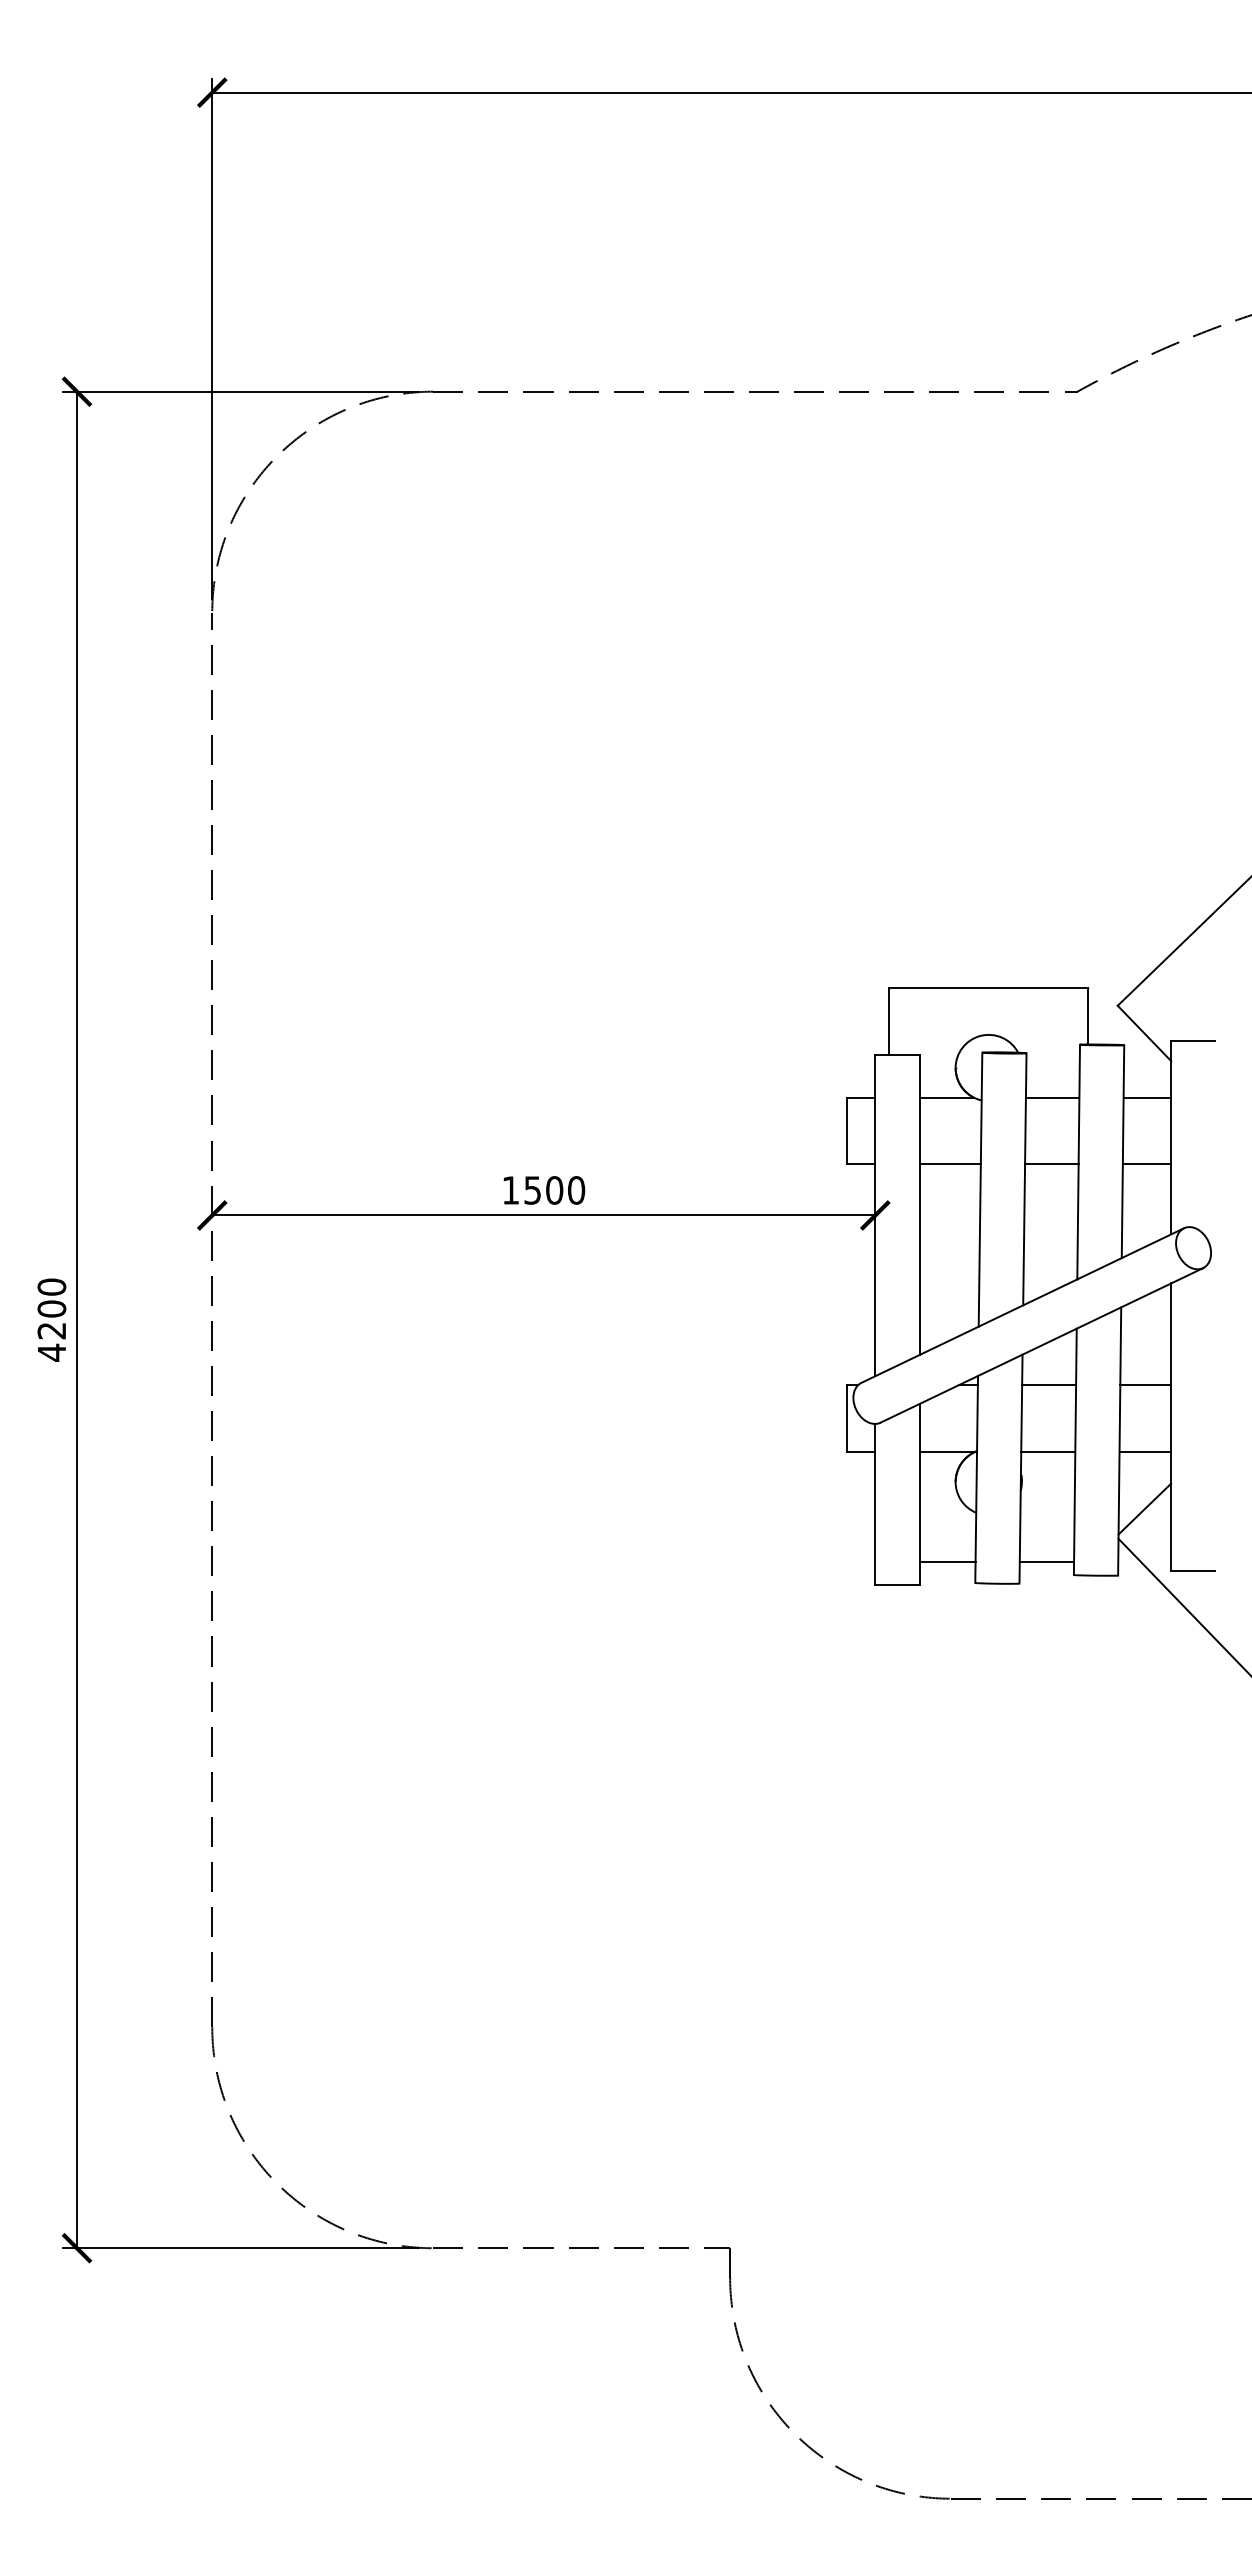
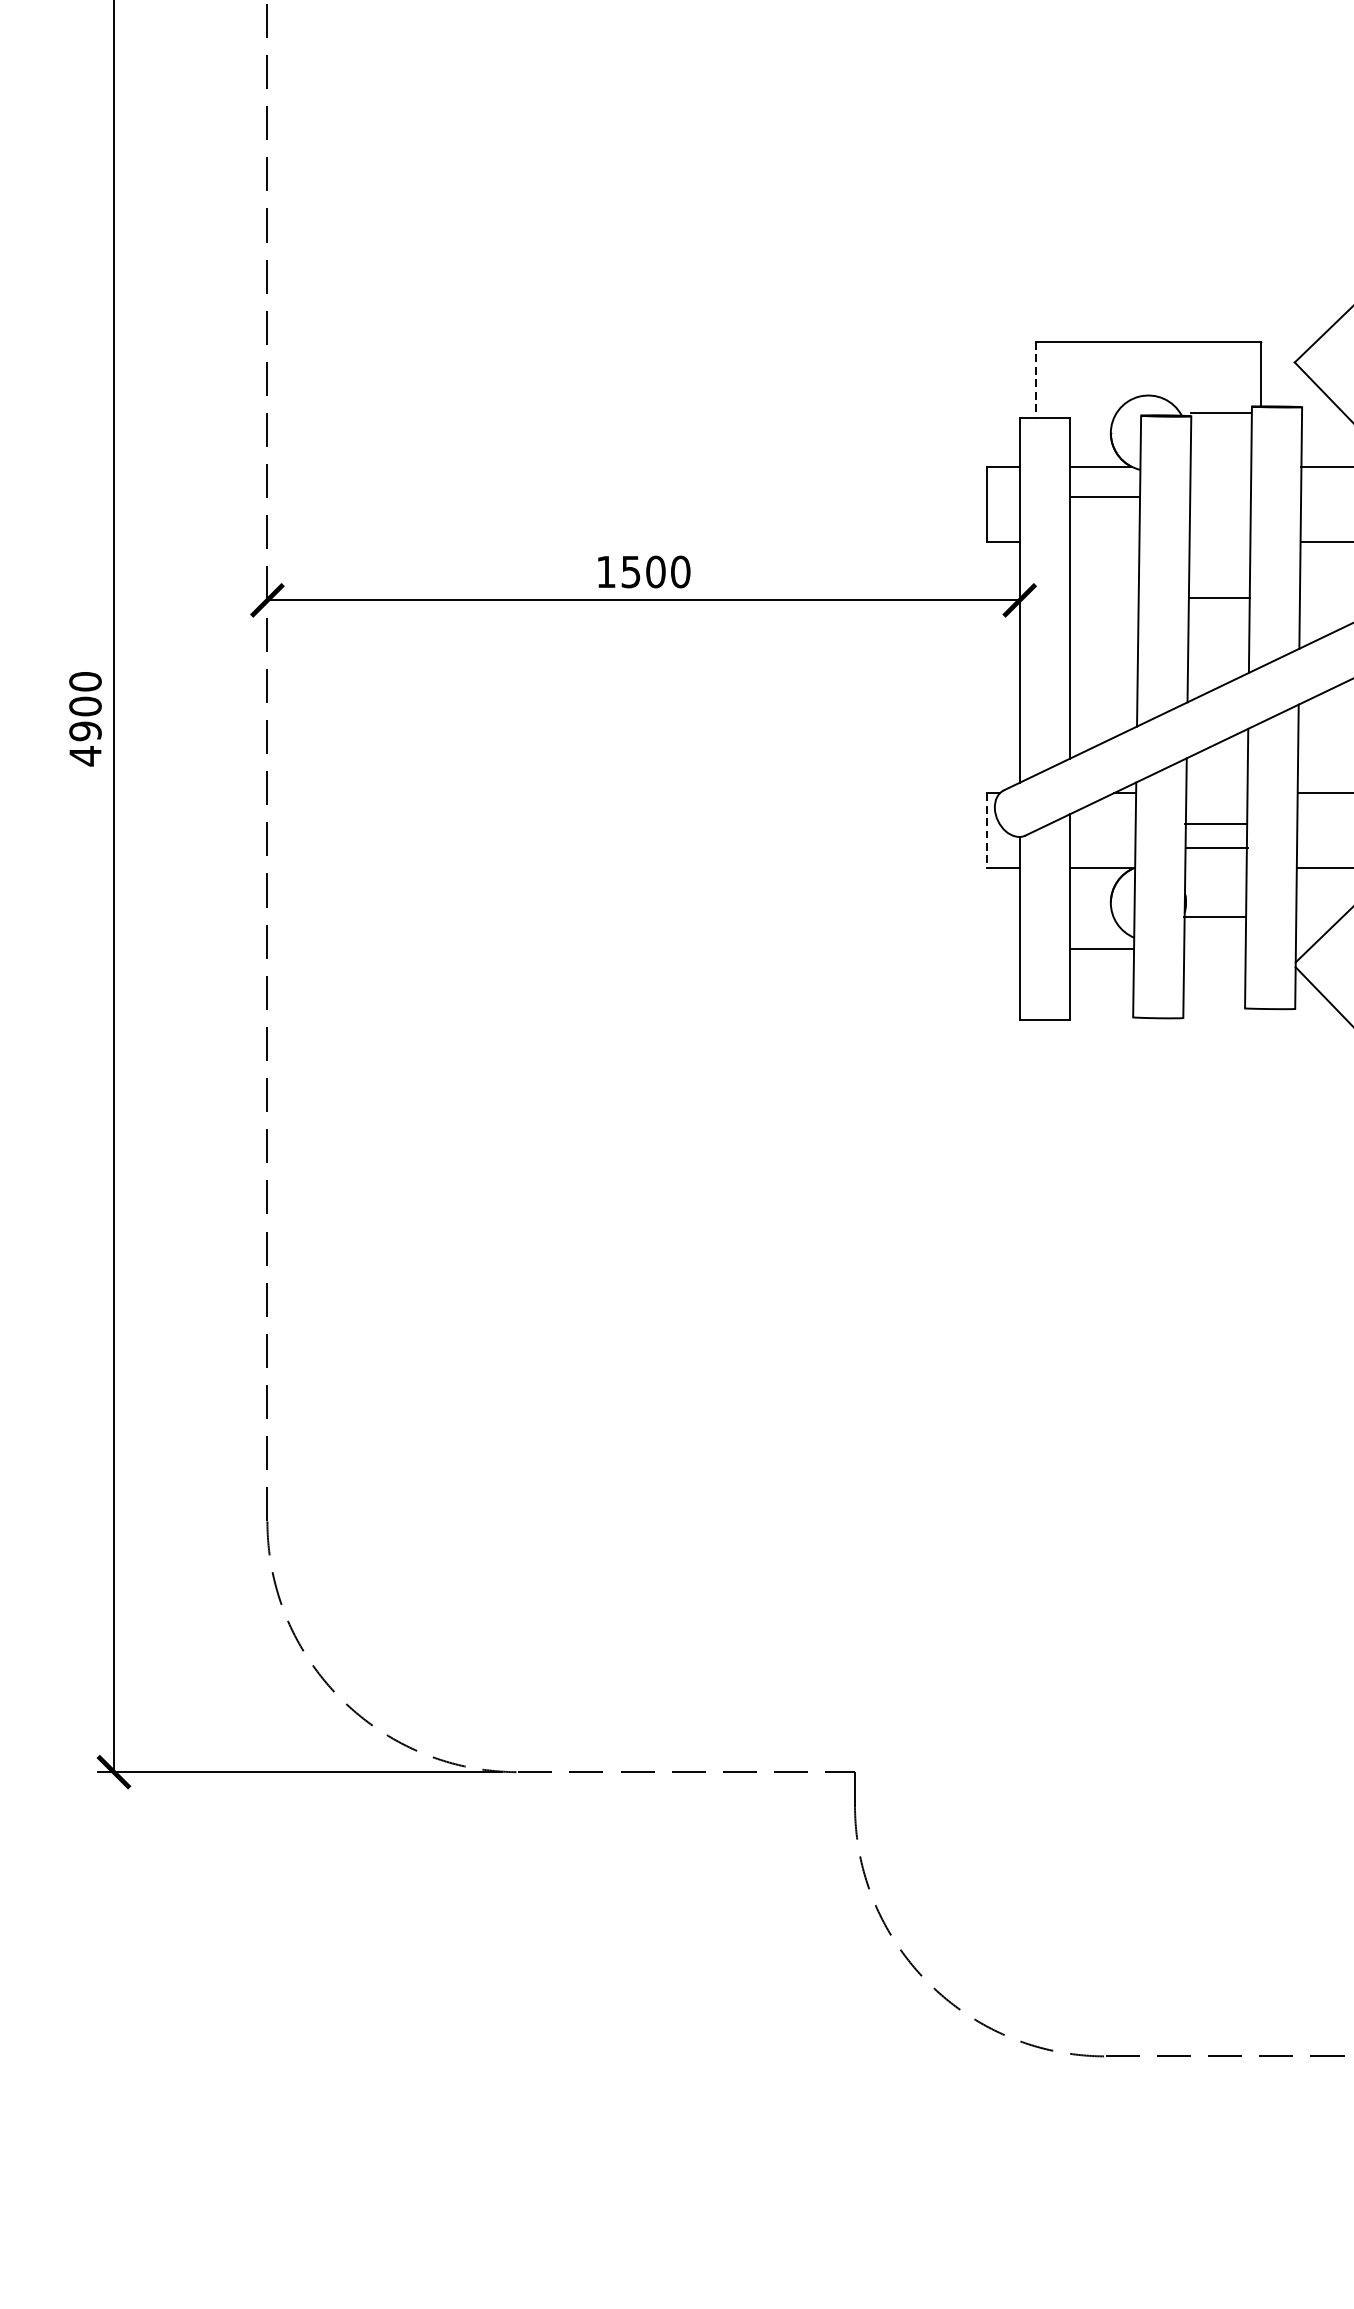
line: (889, 1021) -> (1035, 380), solid -> dashed
line: (1052, 1097) -> (1220, 412), moved
line: (949, 1164) -> (1103, 497), moved
line: (1051, 1164) -> (1219, 598), moved
text: (51, 1330) -> (85, 730), 4200 -> 4900
line: (1049, 1385) -> (1217, 847), moved
line: (846, 1418) -> (987, 830), solid -> dashed
line: (1048, 1451) -> (1216, 823), moved
line: (947, 1562) -> (1101, 948), moved
line: (1046, 1562) -> (1213, 916), moved

